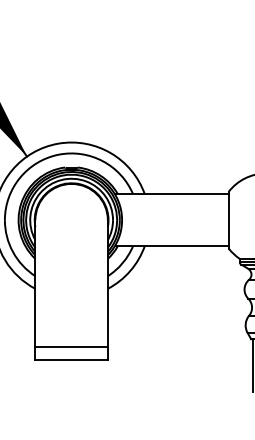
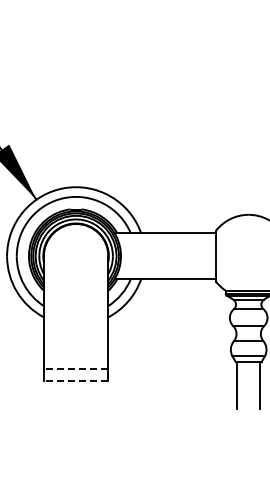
line: (70, 347) -> (75, 369), solid -> dashed
line: (70, 359) -> (75, 380), solid -> dashed

